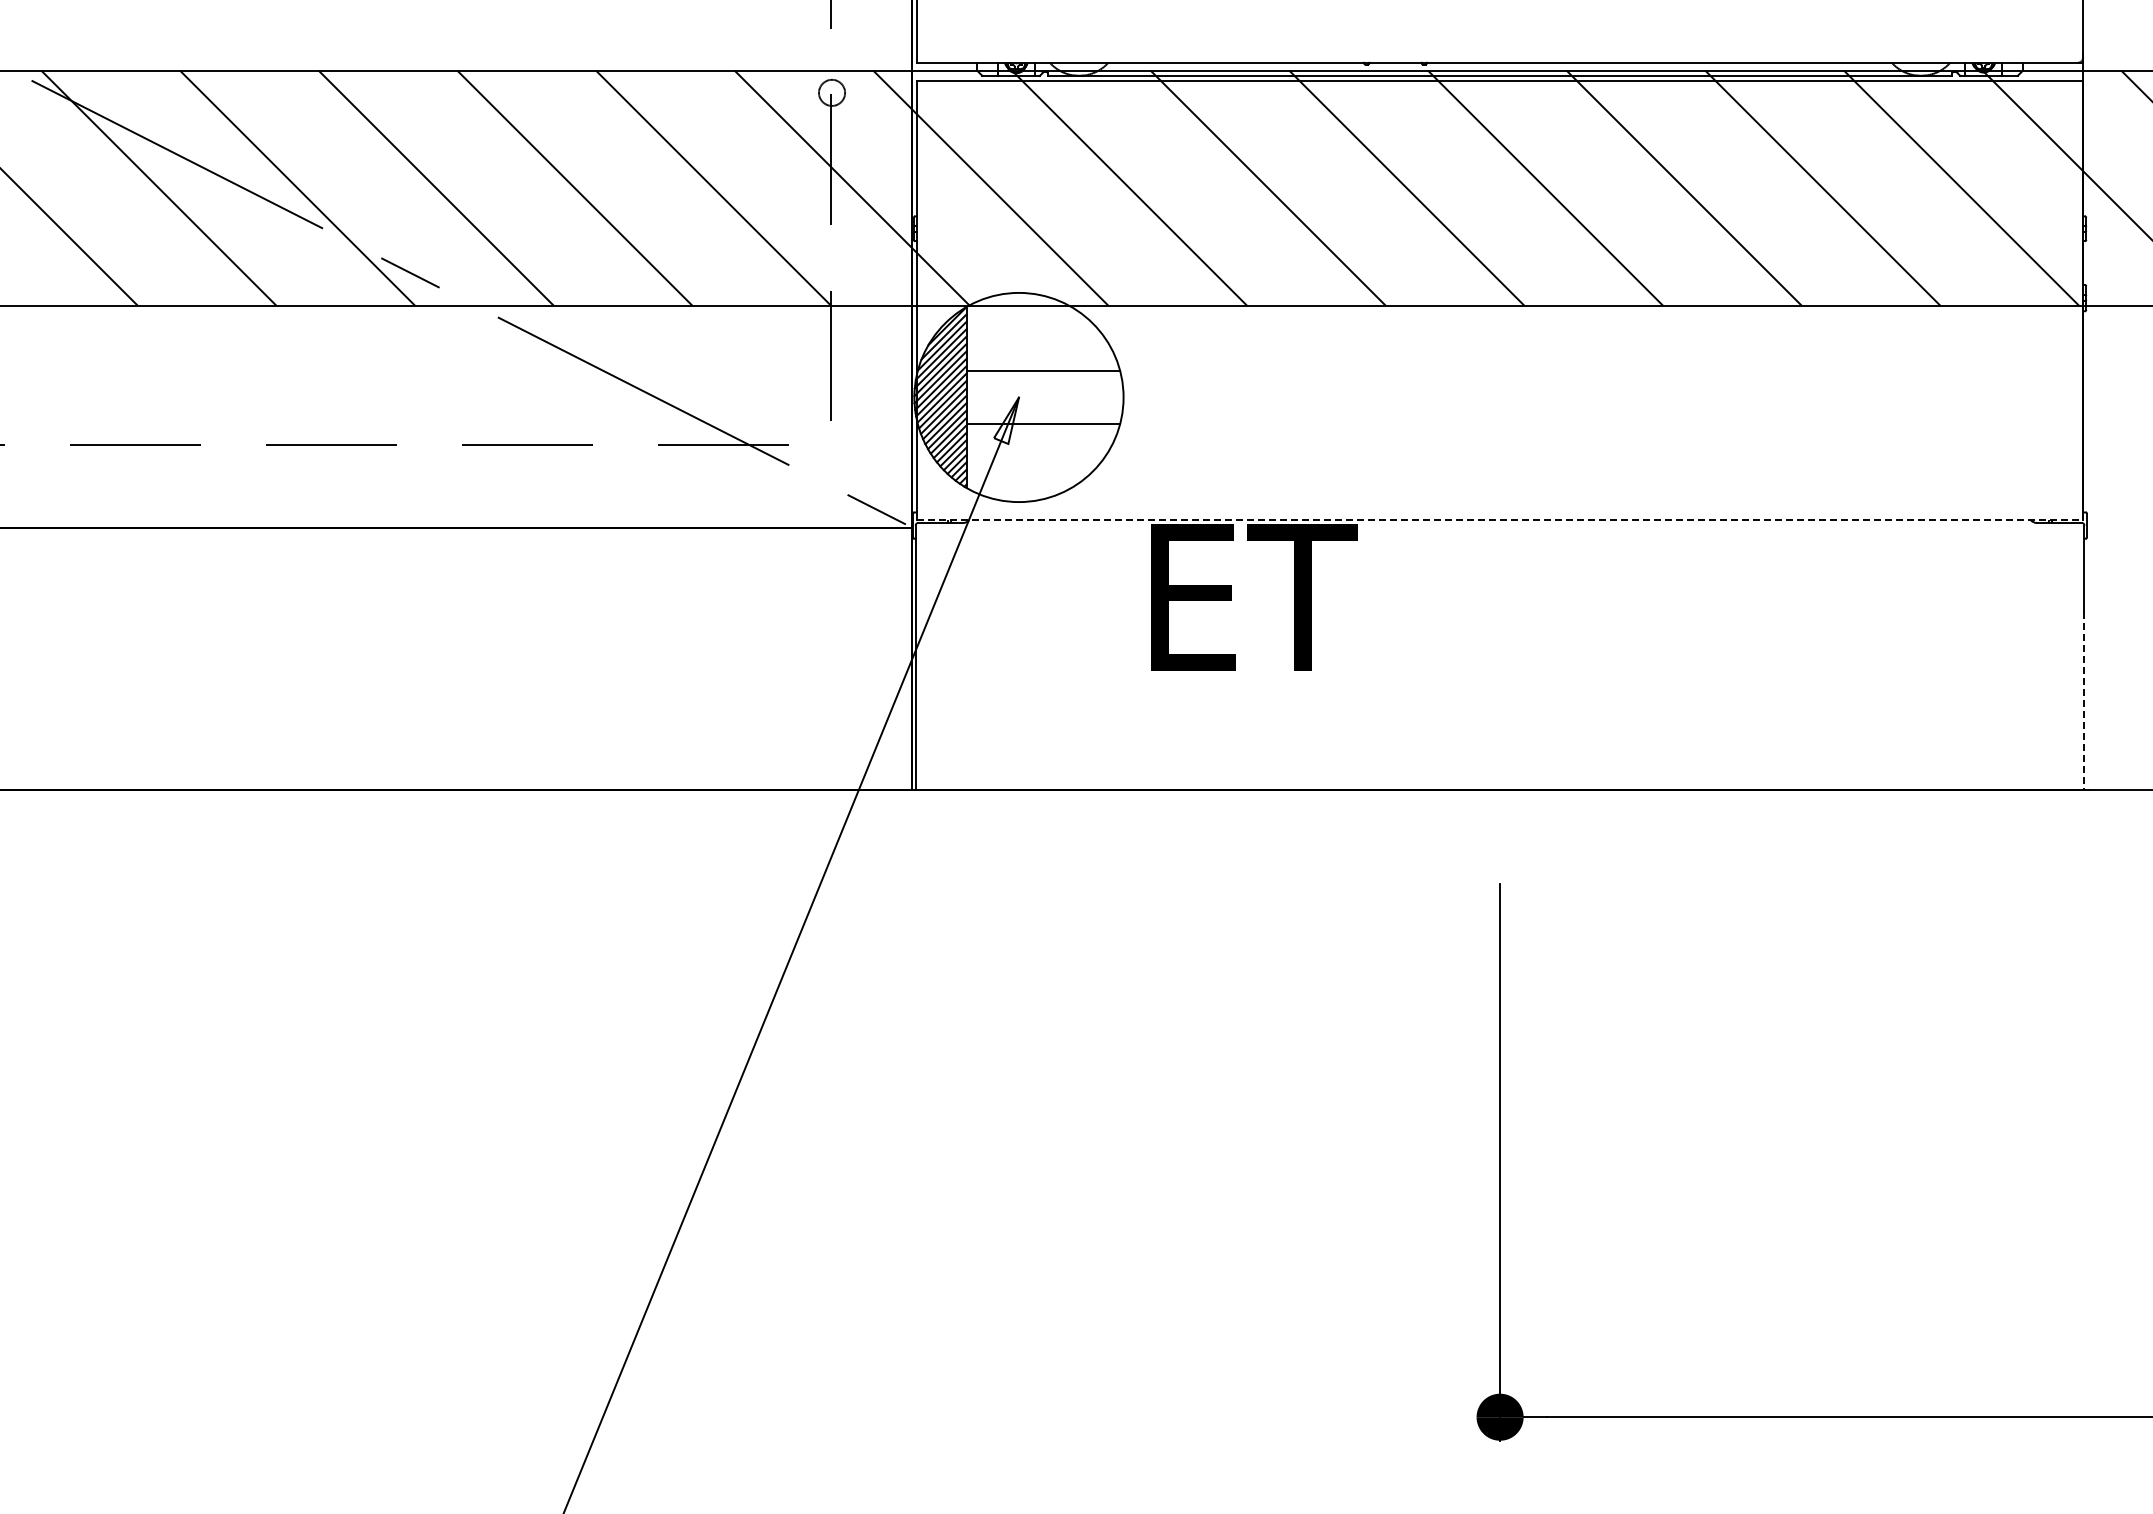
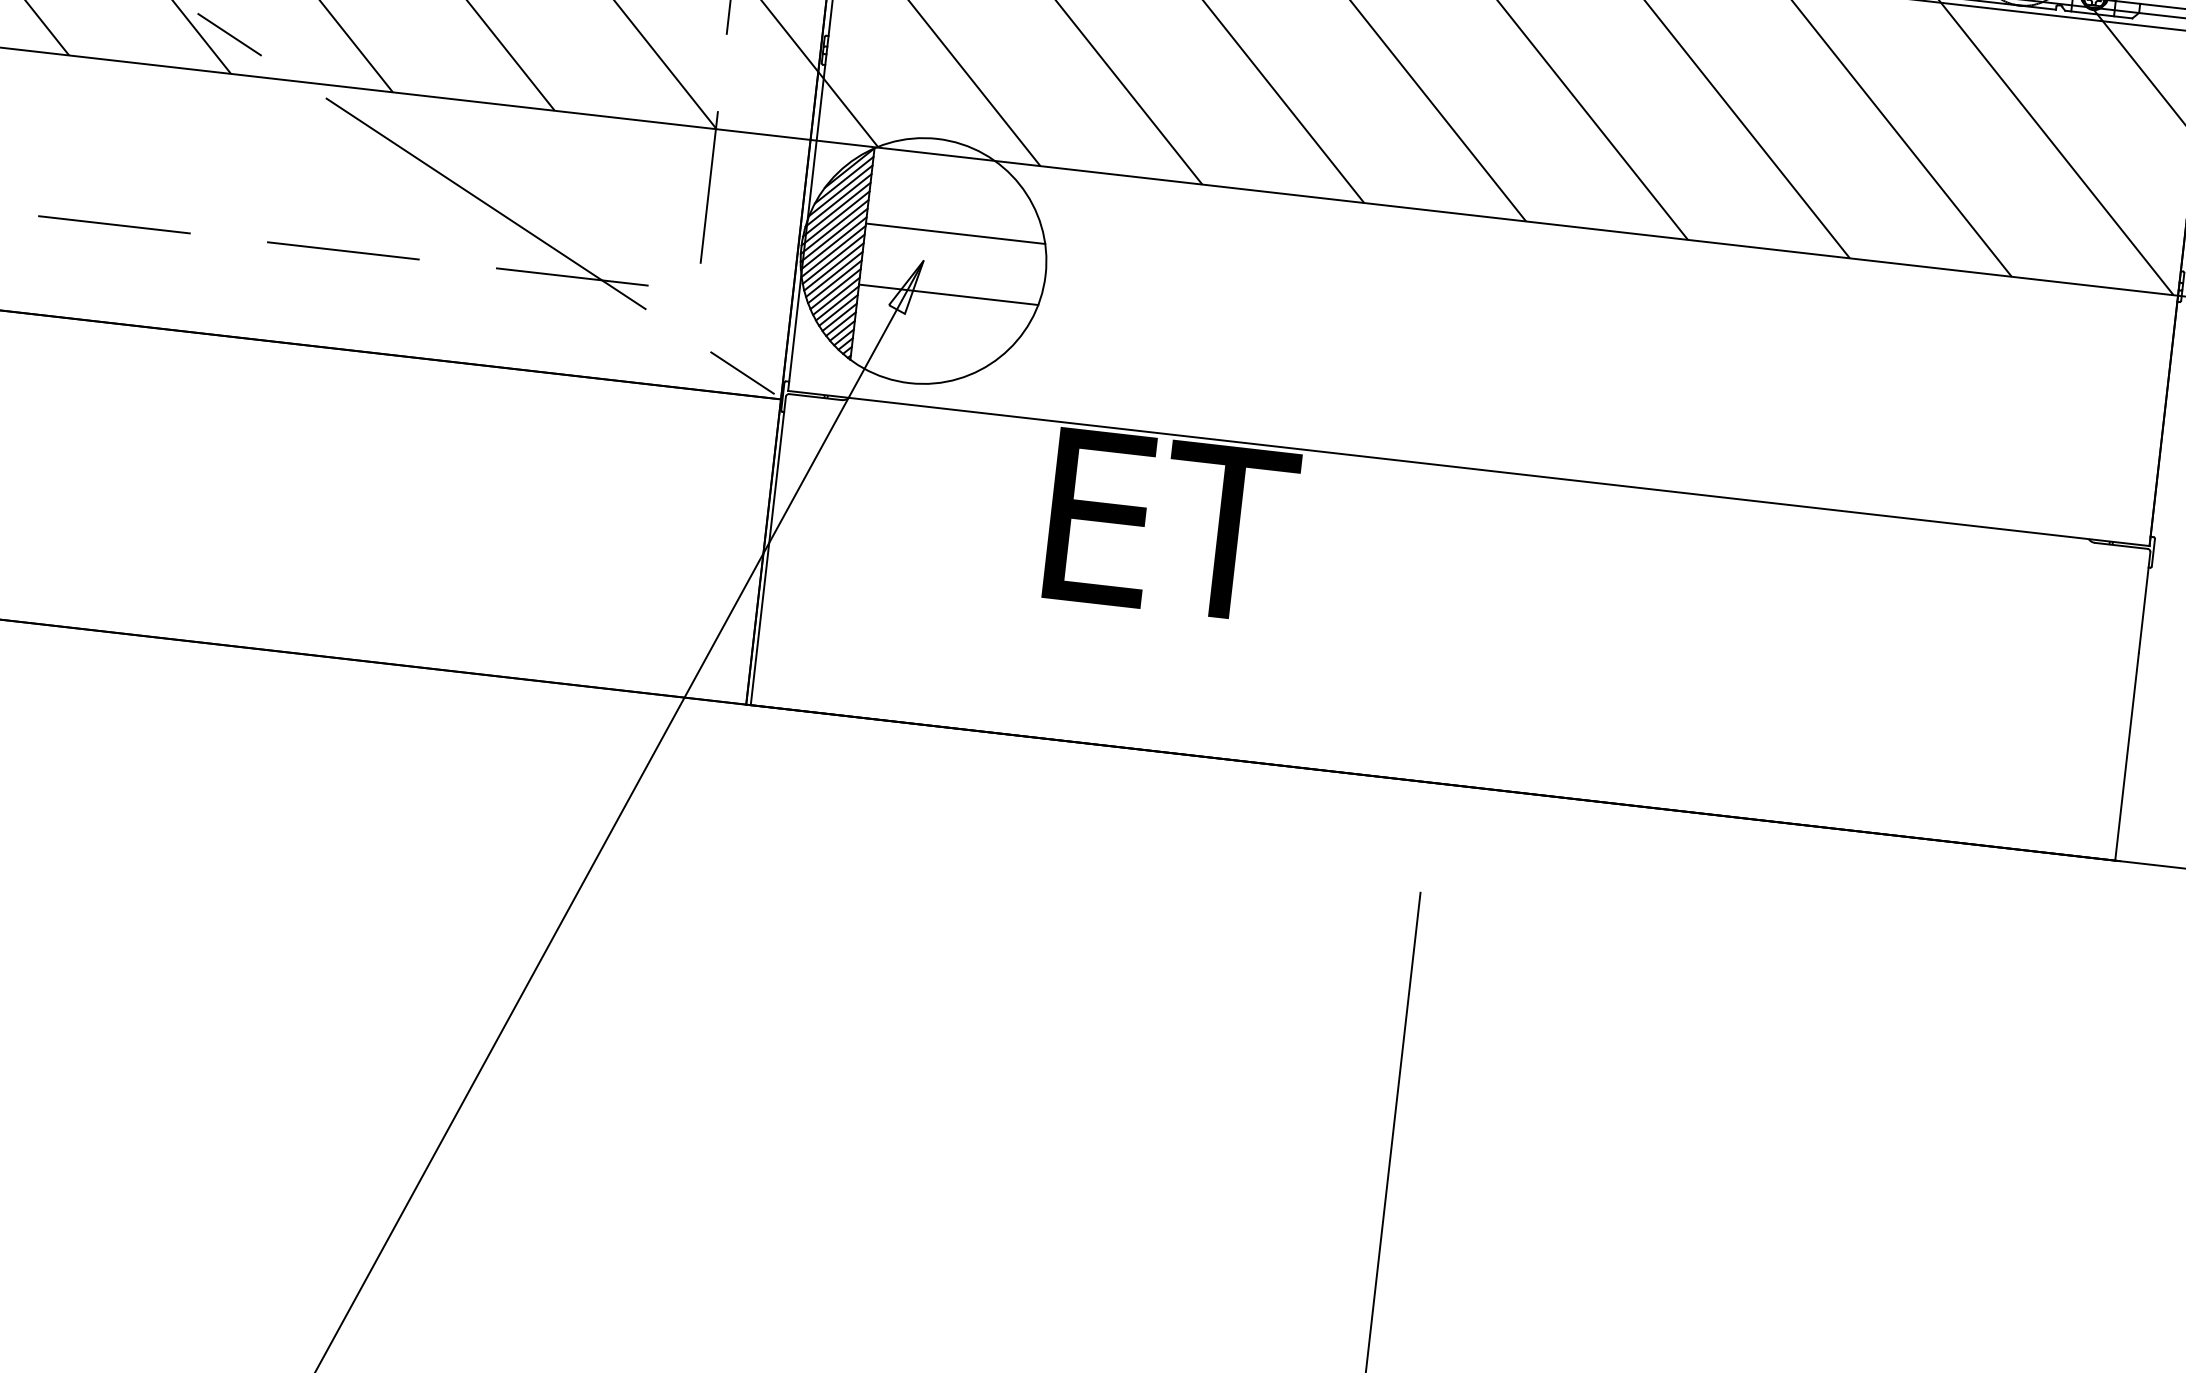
line: (1500, 520) -> (1469, 468), dashed -> solid
line: (2084, 700) -> (2127, 756), dashed -> solid

